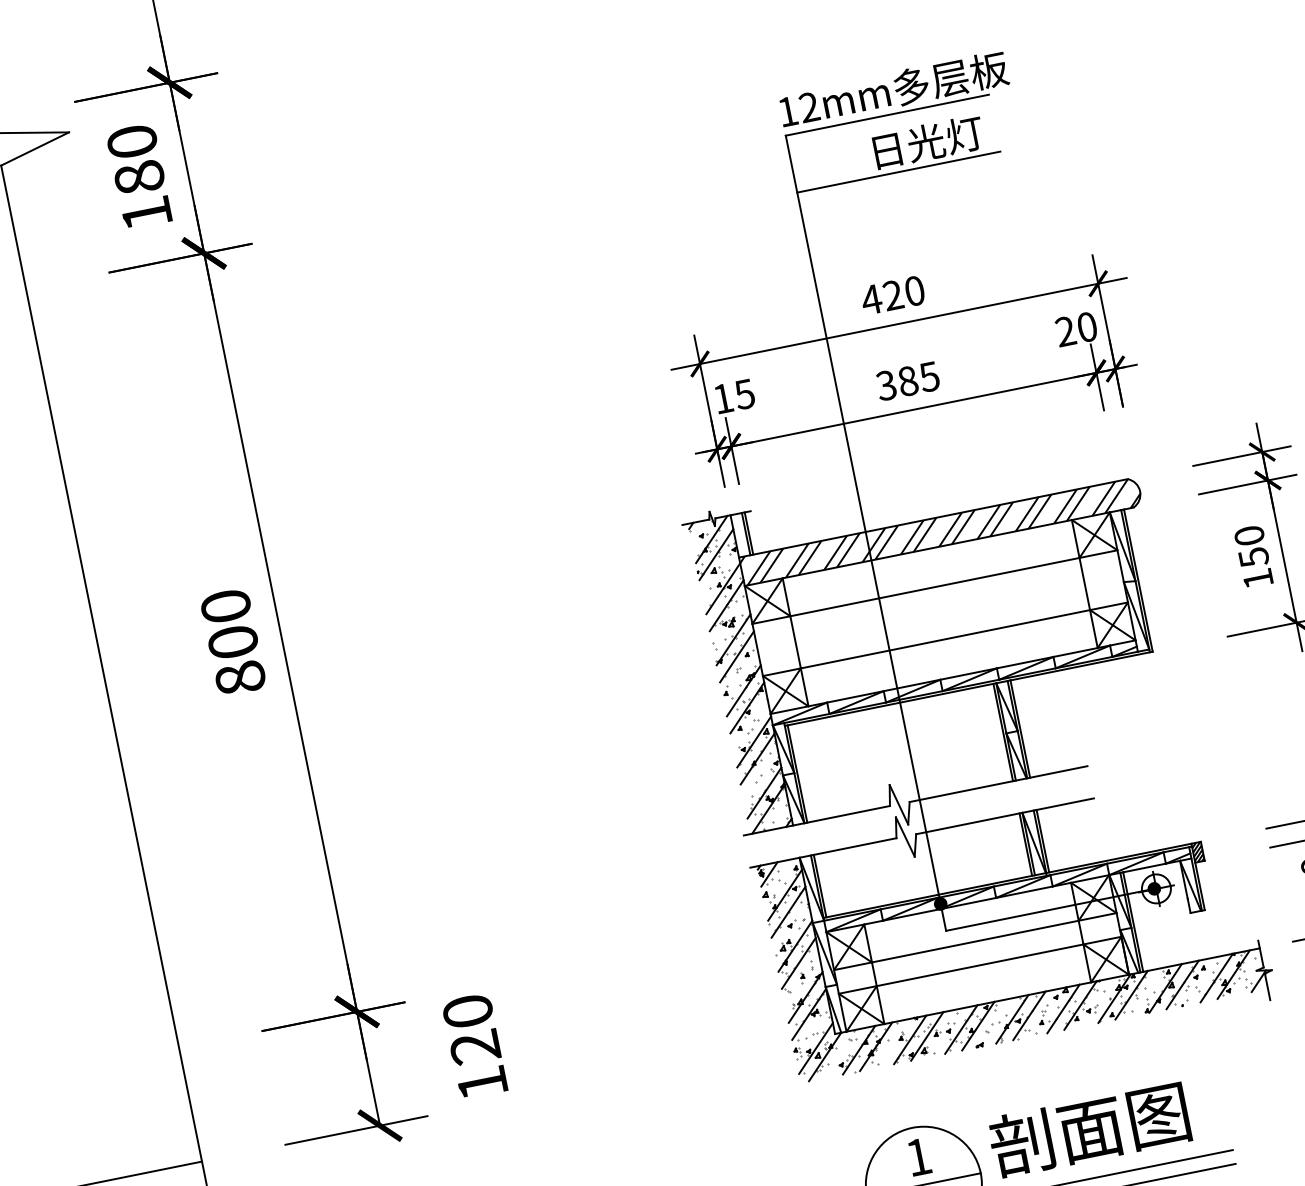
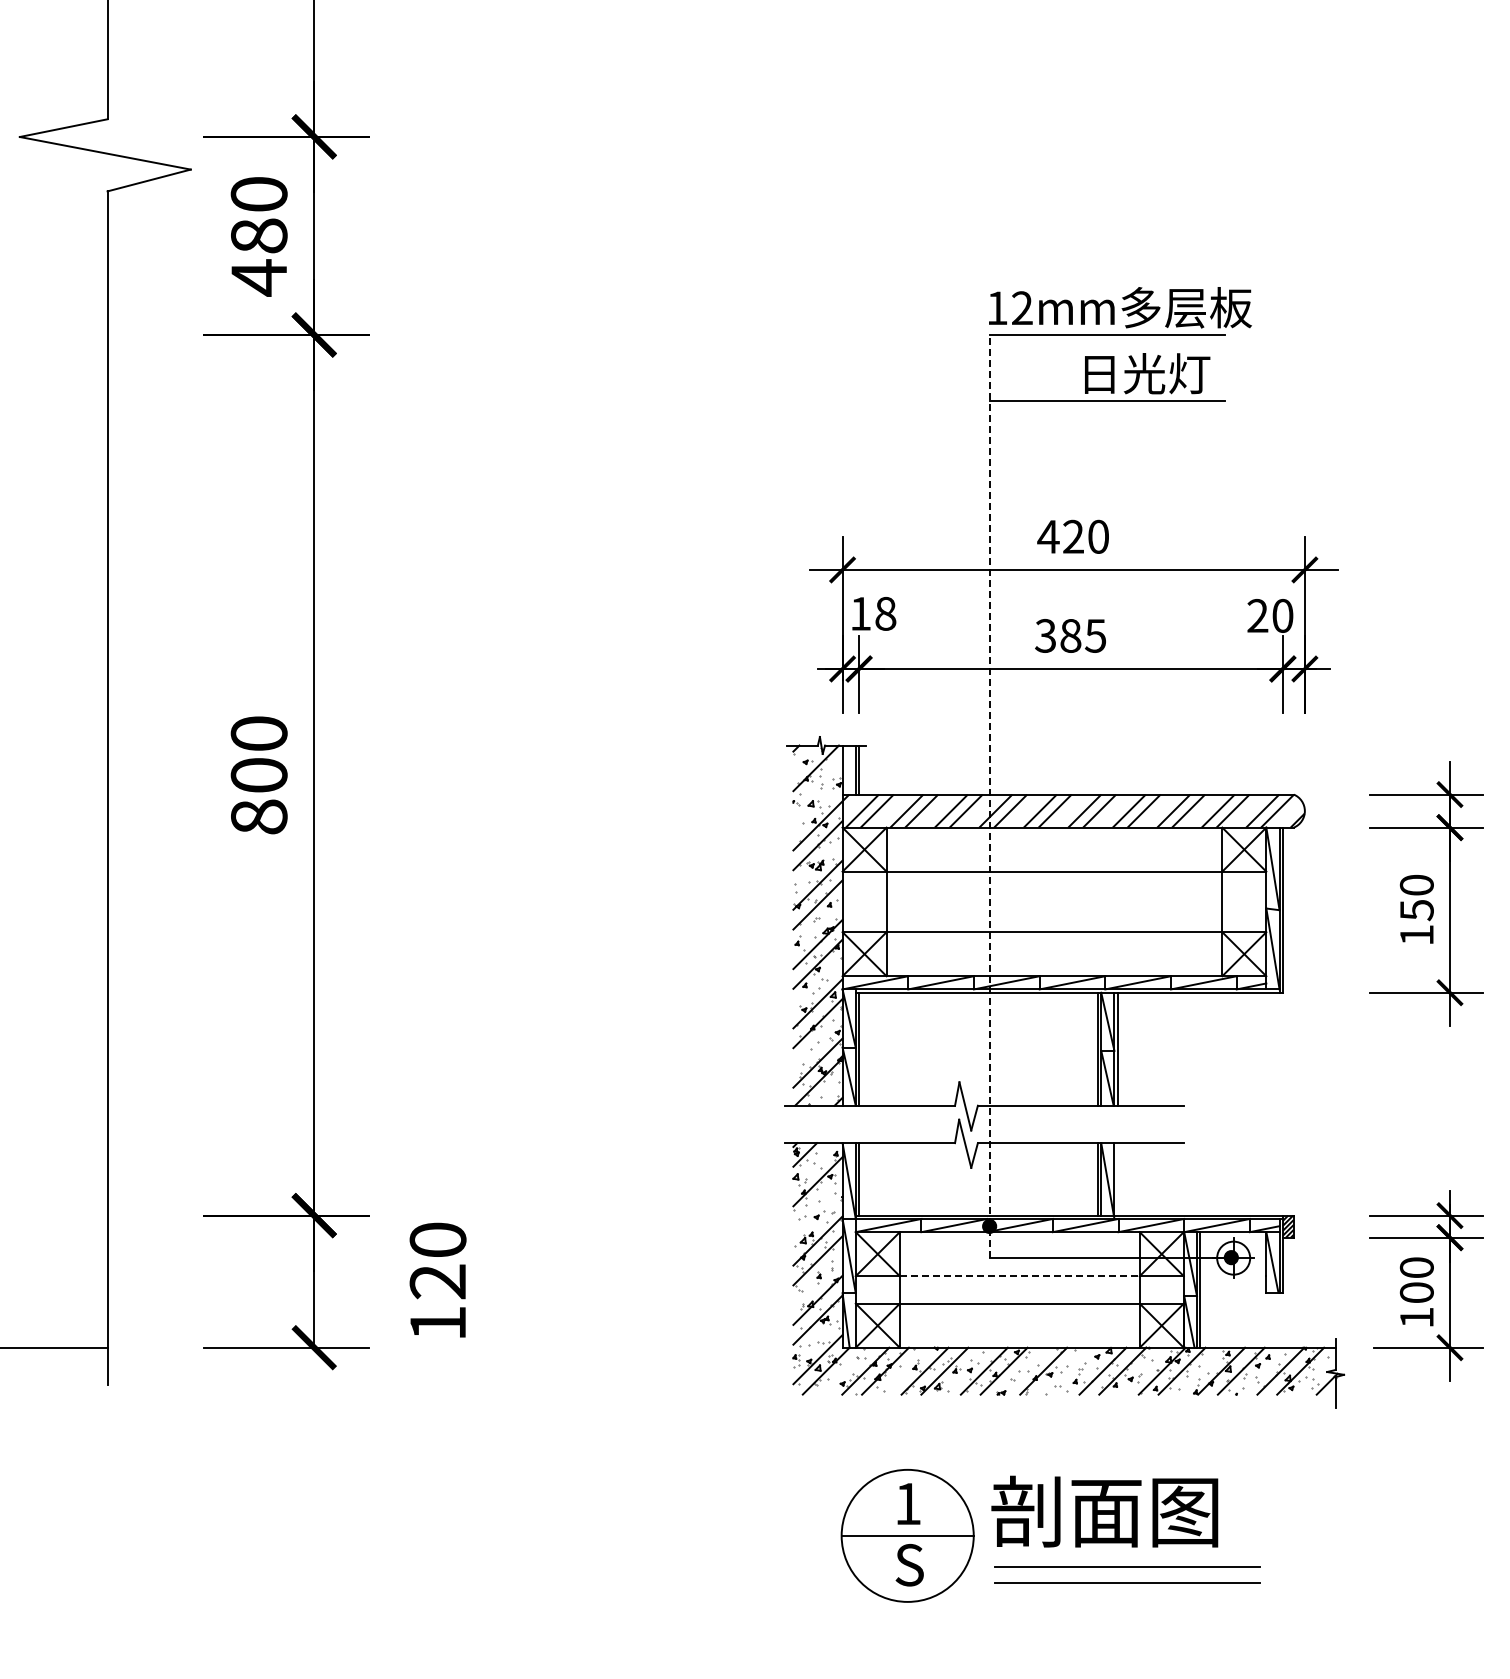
text: (146, 213) -> (258, 277), 180 -> 480
text: (744, 394) -> (885, 613), 15 -> 18
line: (865, 533) -> (989, 796), solid -> dashed
line: (715, 554) -> (817, 785), removed
line: (1042, 841) -> (1117, 1179), removed
line: (788, 912) -> (817, 1201), removed
line: (975, 941) -> (1019, 1276), solid -> dashed
line: (1028, 1015) -> (1062, 1370), removed

